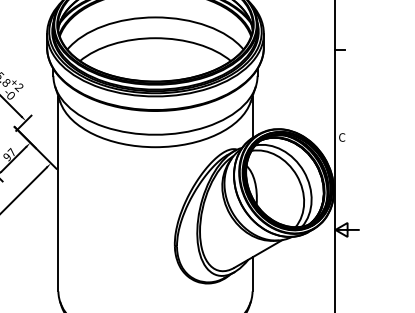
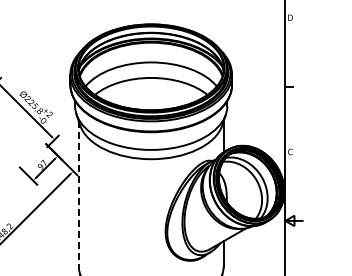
line: (57, 194) -> (78, 194), solid -> dashed

